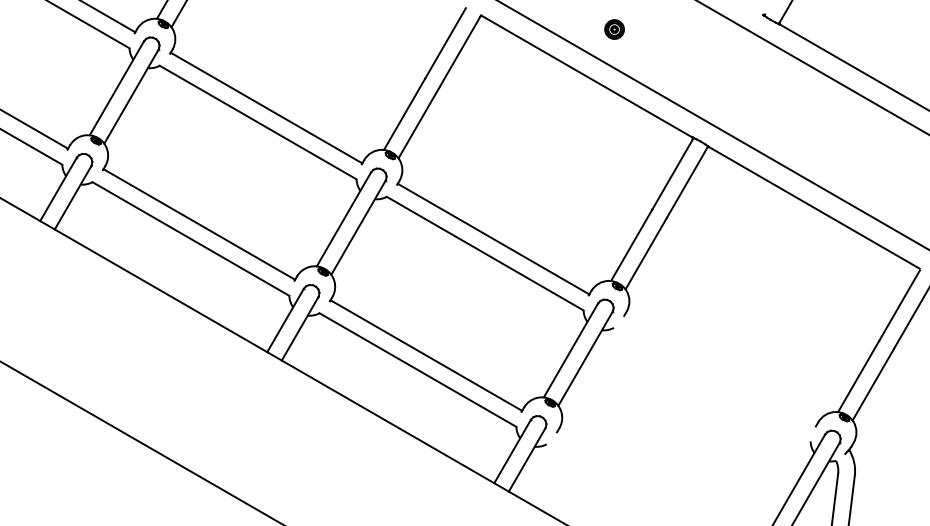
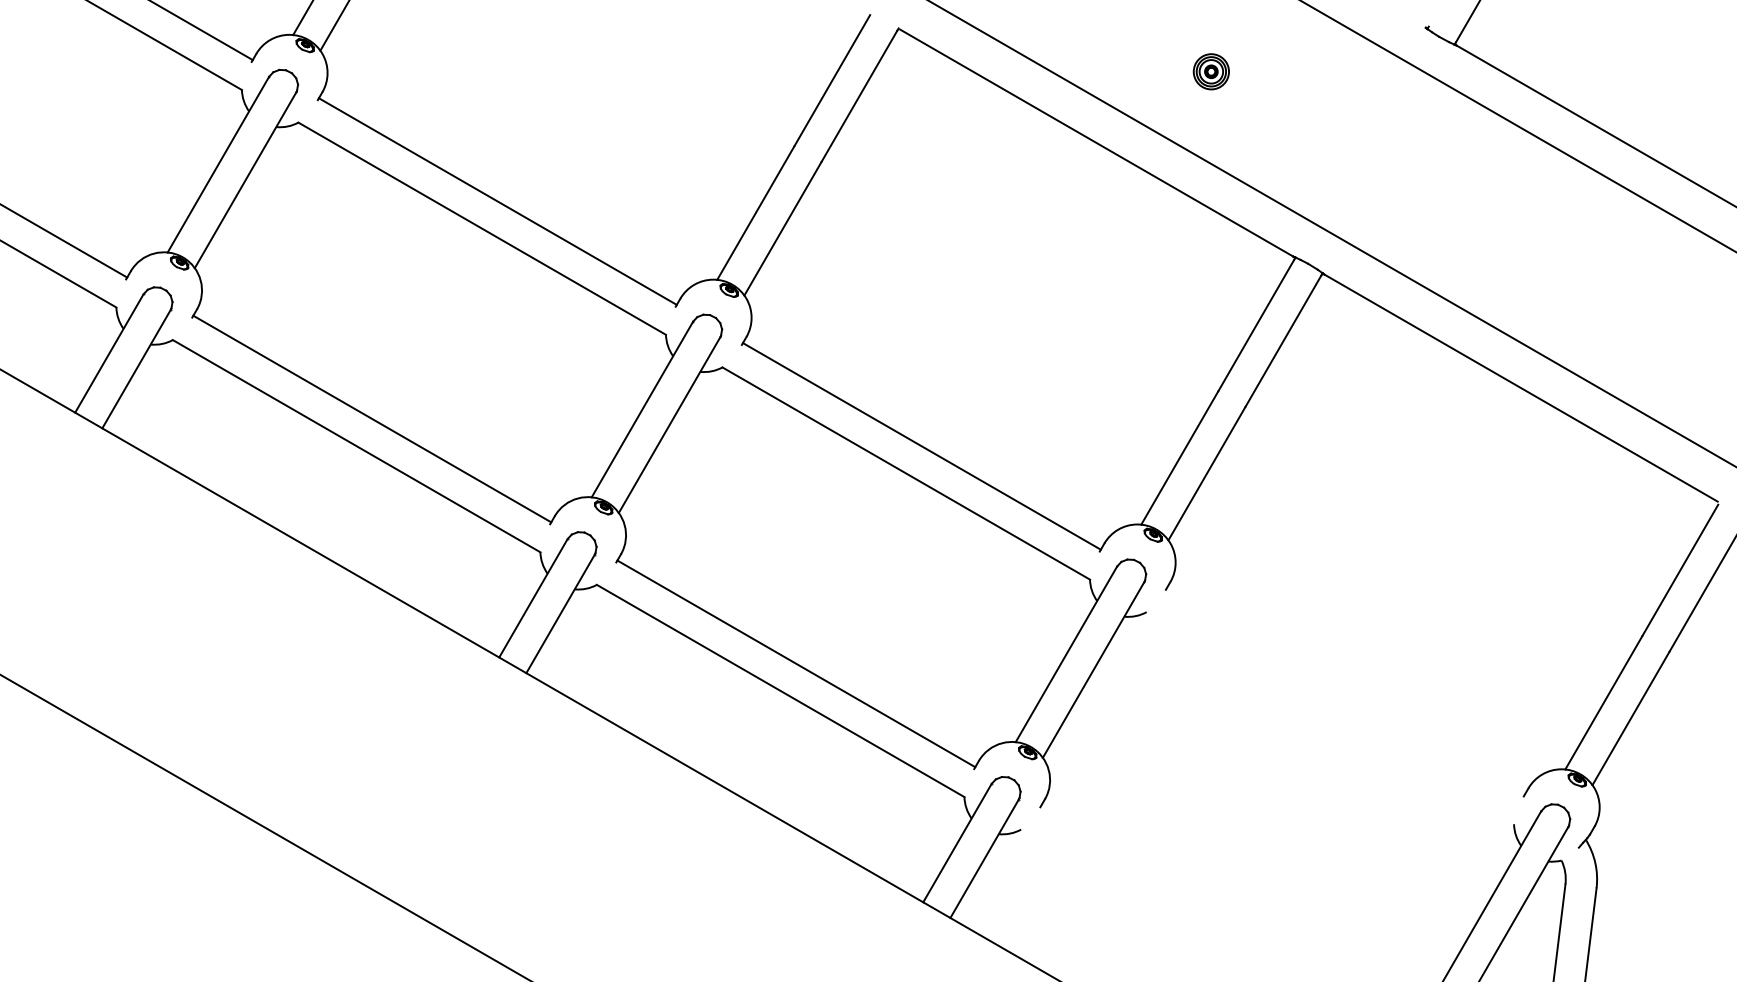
part: (614, 29) -> (1211, 71), moved

